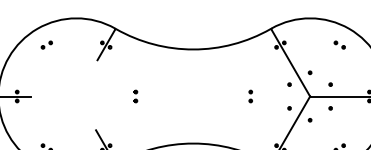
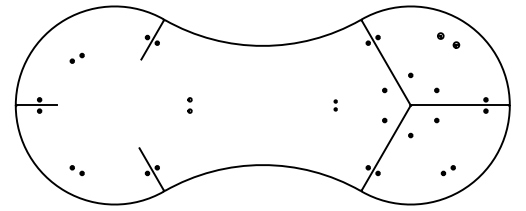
part: (46, 44) -> (76, 57), moved
part: (339, 44) -> (447, 39), size x1.6
part: (250, 96) -> (335, 105), size x0.7

